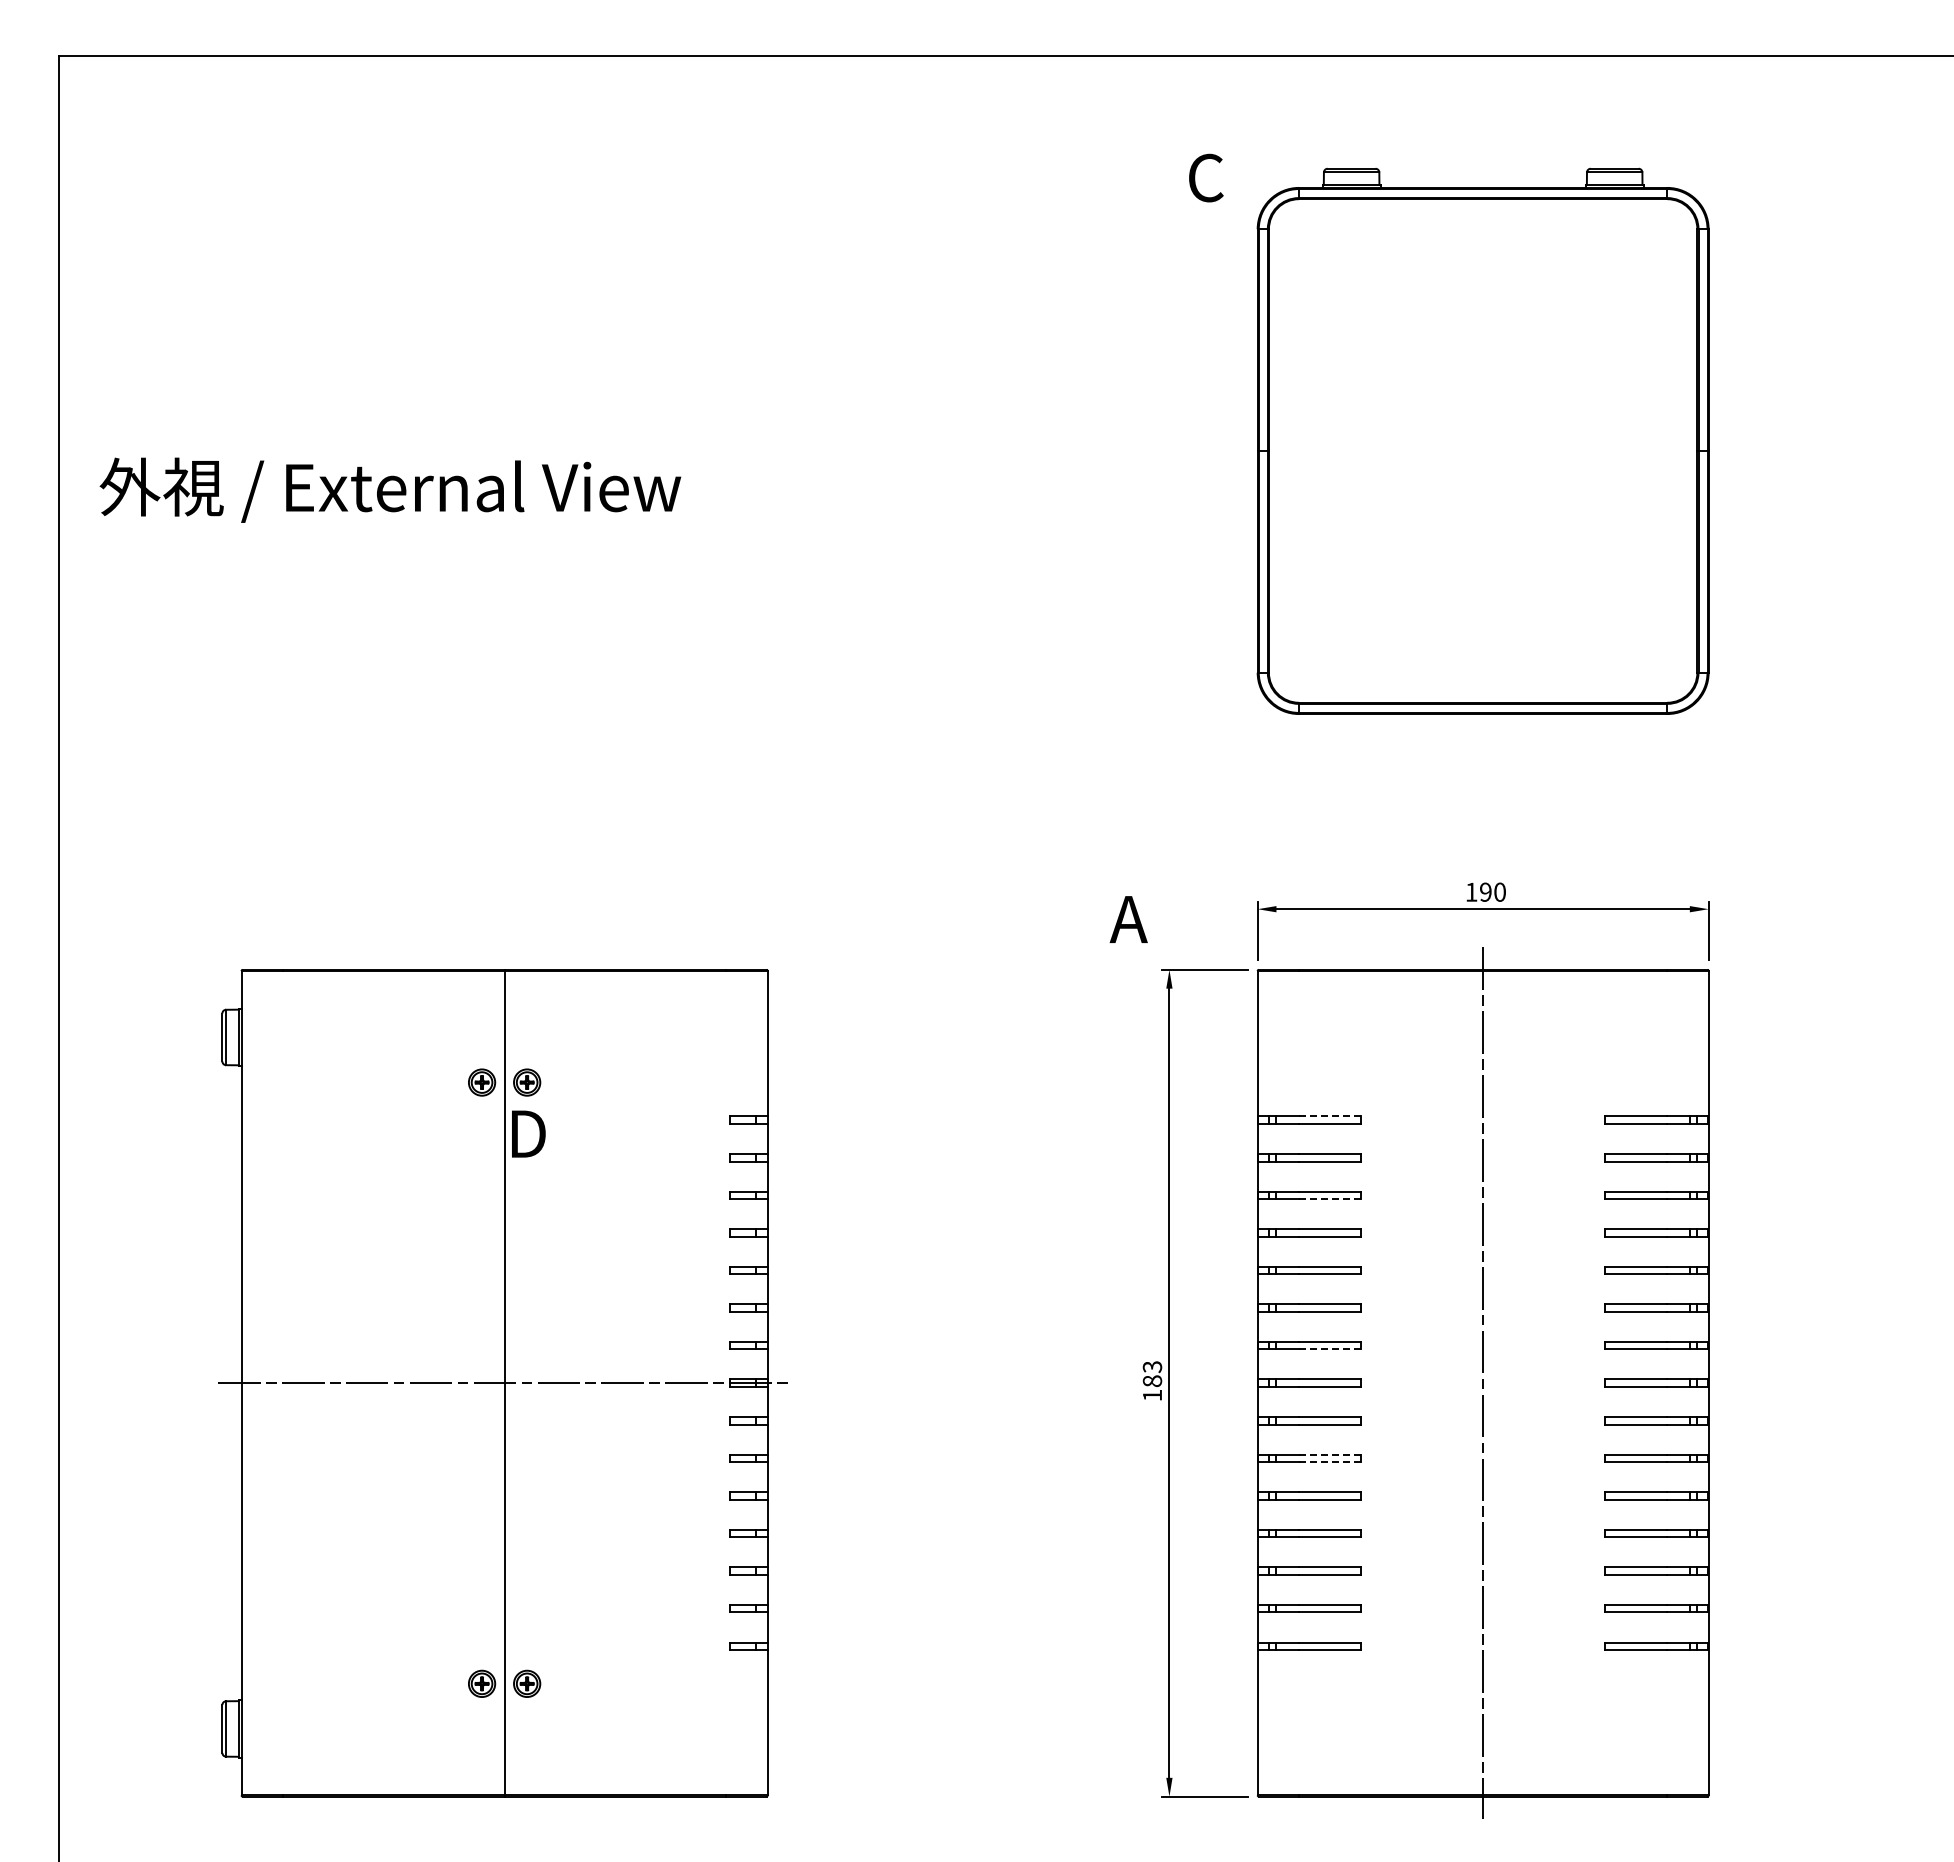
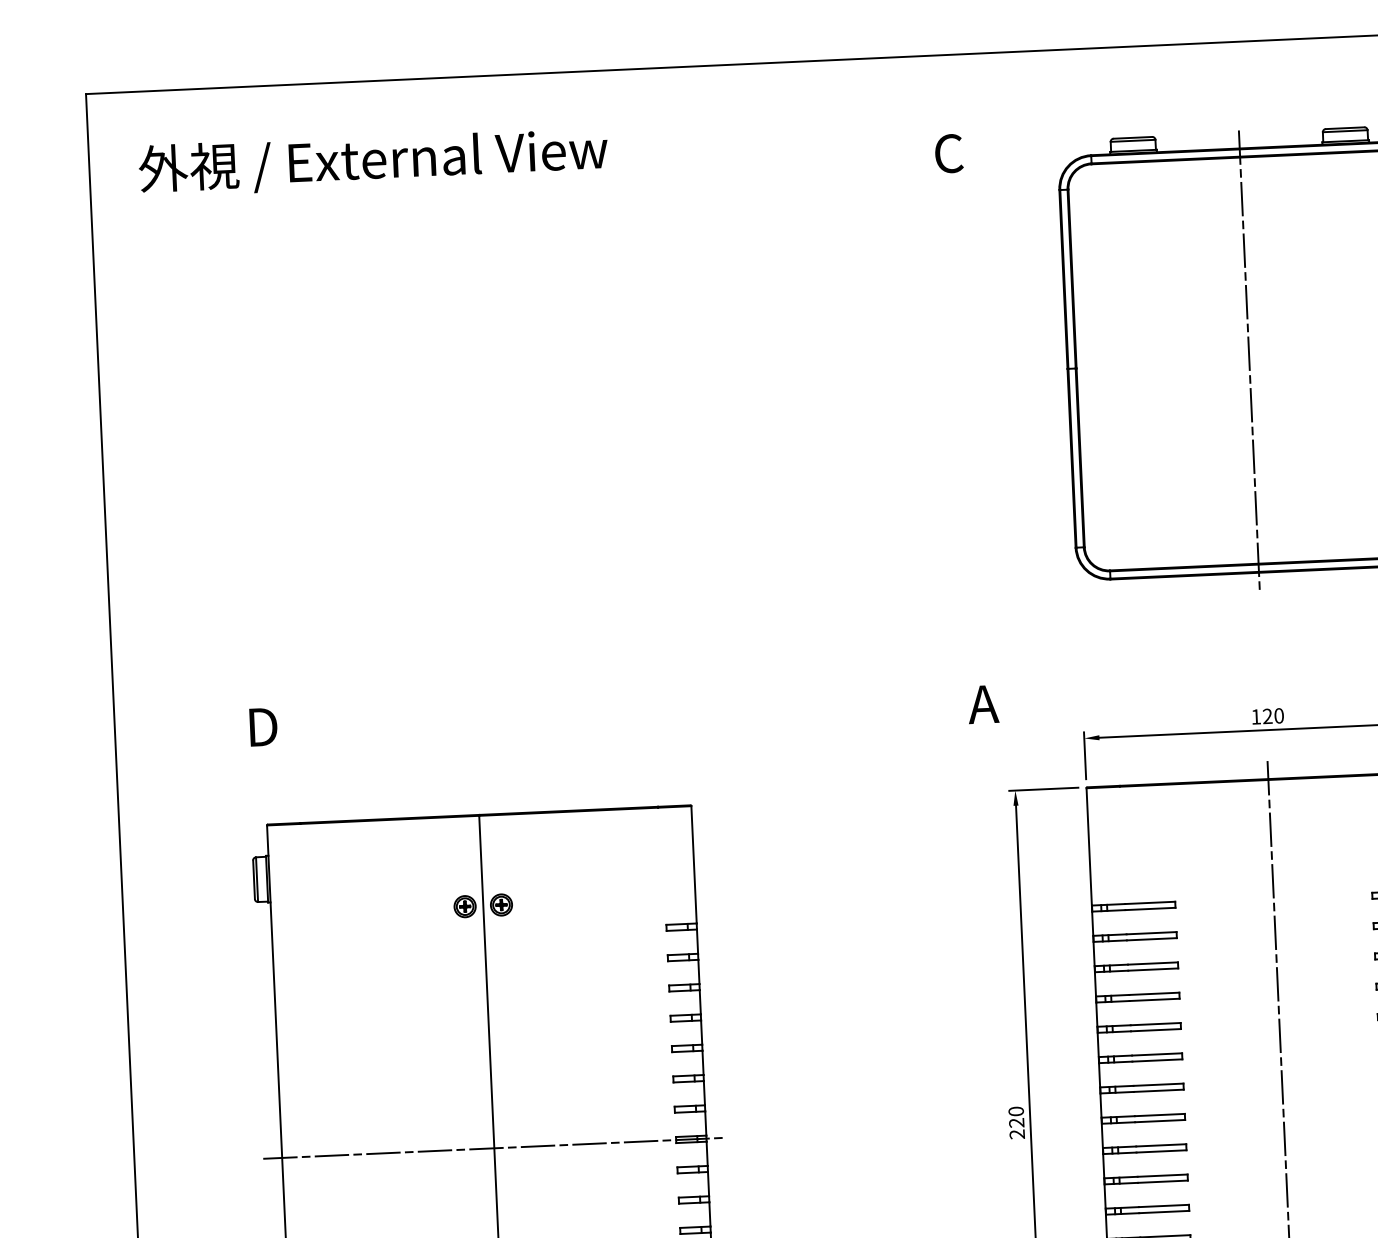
text: (1206, 177) -> (949, 153), moved
line: (1483, 450) -> (1249, 360), added
text: (390, 489) -> (373, 160), moved
text: (1485, 892) -> (1267, 716), 190 -> 120
text: (1128, 919) -> (983, 704), moved
line: (1330, 1116) -> (1150, 902), dashed -> solid
text: (528, 1133) -> (263, 726), moved
line: (1329, 1199) -> (1152, 969), dashed -> solid
line: (1329, 1349) -> (1158, 1090), dashed -> solid
text: (1152, 1381) -> (1016, 1123), 183 -> 220
line: (1330, 1454) -> (1162, 1175), dashed -> solid
line: (1329, 1462) -> (1162, 1182), dashed -> solid

